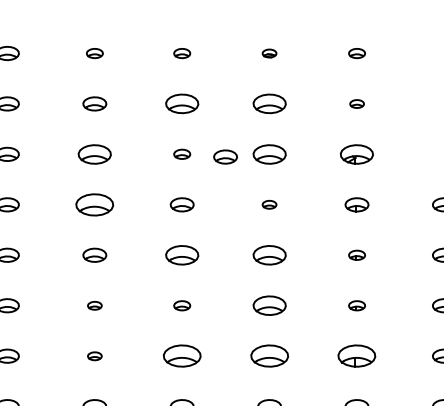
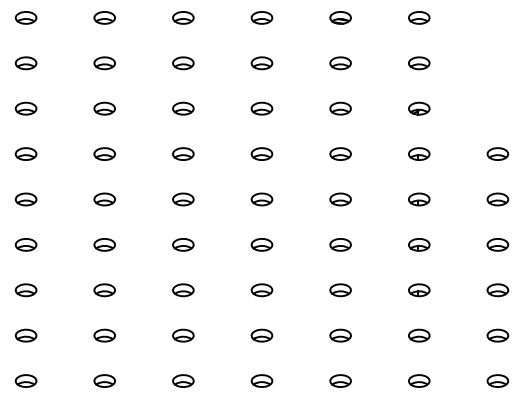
part: (94, 53) -> (183, 17), size x1.43
part: (181, 53) -> (261, 17), size x1.43
part: (269, 53) -> (340, 17), size x1.67
part: (357, 53) -> (419, 17), size x1.43
part: (181, 104) -> (261, 63), size x0.71
part: (269, 104) -> (340, 63), size x0.71
part: (357, 104) -> (419, 63), size x1.67
part: (94, 154) -> (183, 108), size x0.71
part: (181, 154) -> (261, 108), size x1.43
part: (269, 154) -> (340, 108), size x0.71
part: (357, 154) -> (419, 108), size x0.71
part: (225, 156) -> (300, 110), removed
part: (94, 204) -> (183, 153), size x0.62
part: (269, 204) -> (340, 153), size x1.67
part: (181, 255) -> (261, 199), size x0.71
part: (269, 255) -> (340, 199), size x0.71
part: (357, 255) -> (419, 199), size x1.43
part: (94, 305) -> (183, 244), size x1.67
part: (181, 305) -> (261, 244), size x1.43
part: (269, 305) -> (340, 244), size x0.71
part: (357, 305) -> (419, 244), size x1.43
part: (94, 356) -> (183, 290), size x1.67
part: (181, 356) -> (261, 290), size x0.62
part: (269, 356) -> (340, 290), size x0.62
part: (357, 356) -> (419, 290), size x0.62

